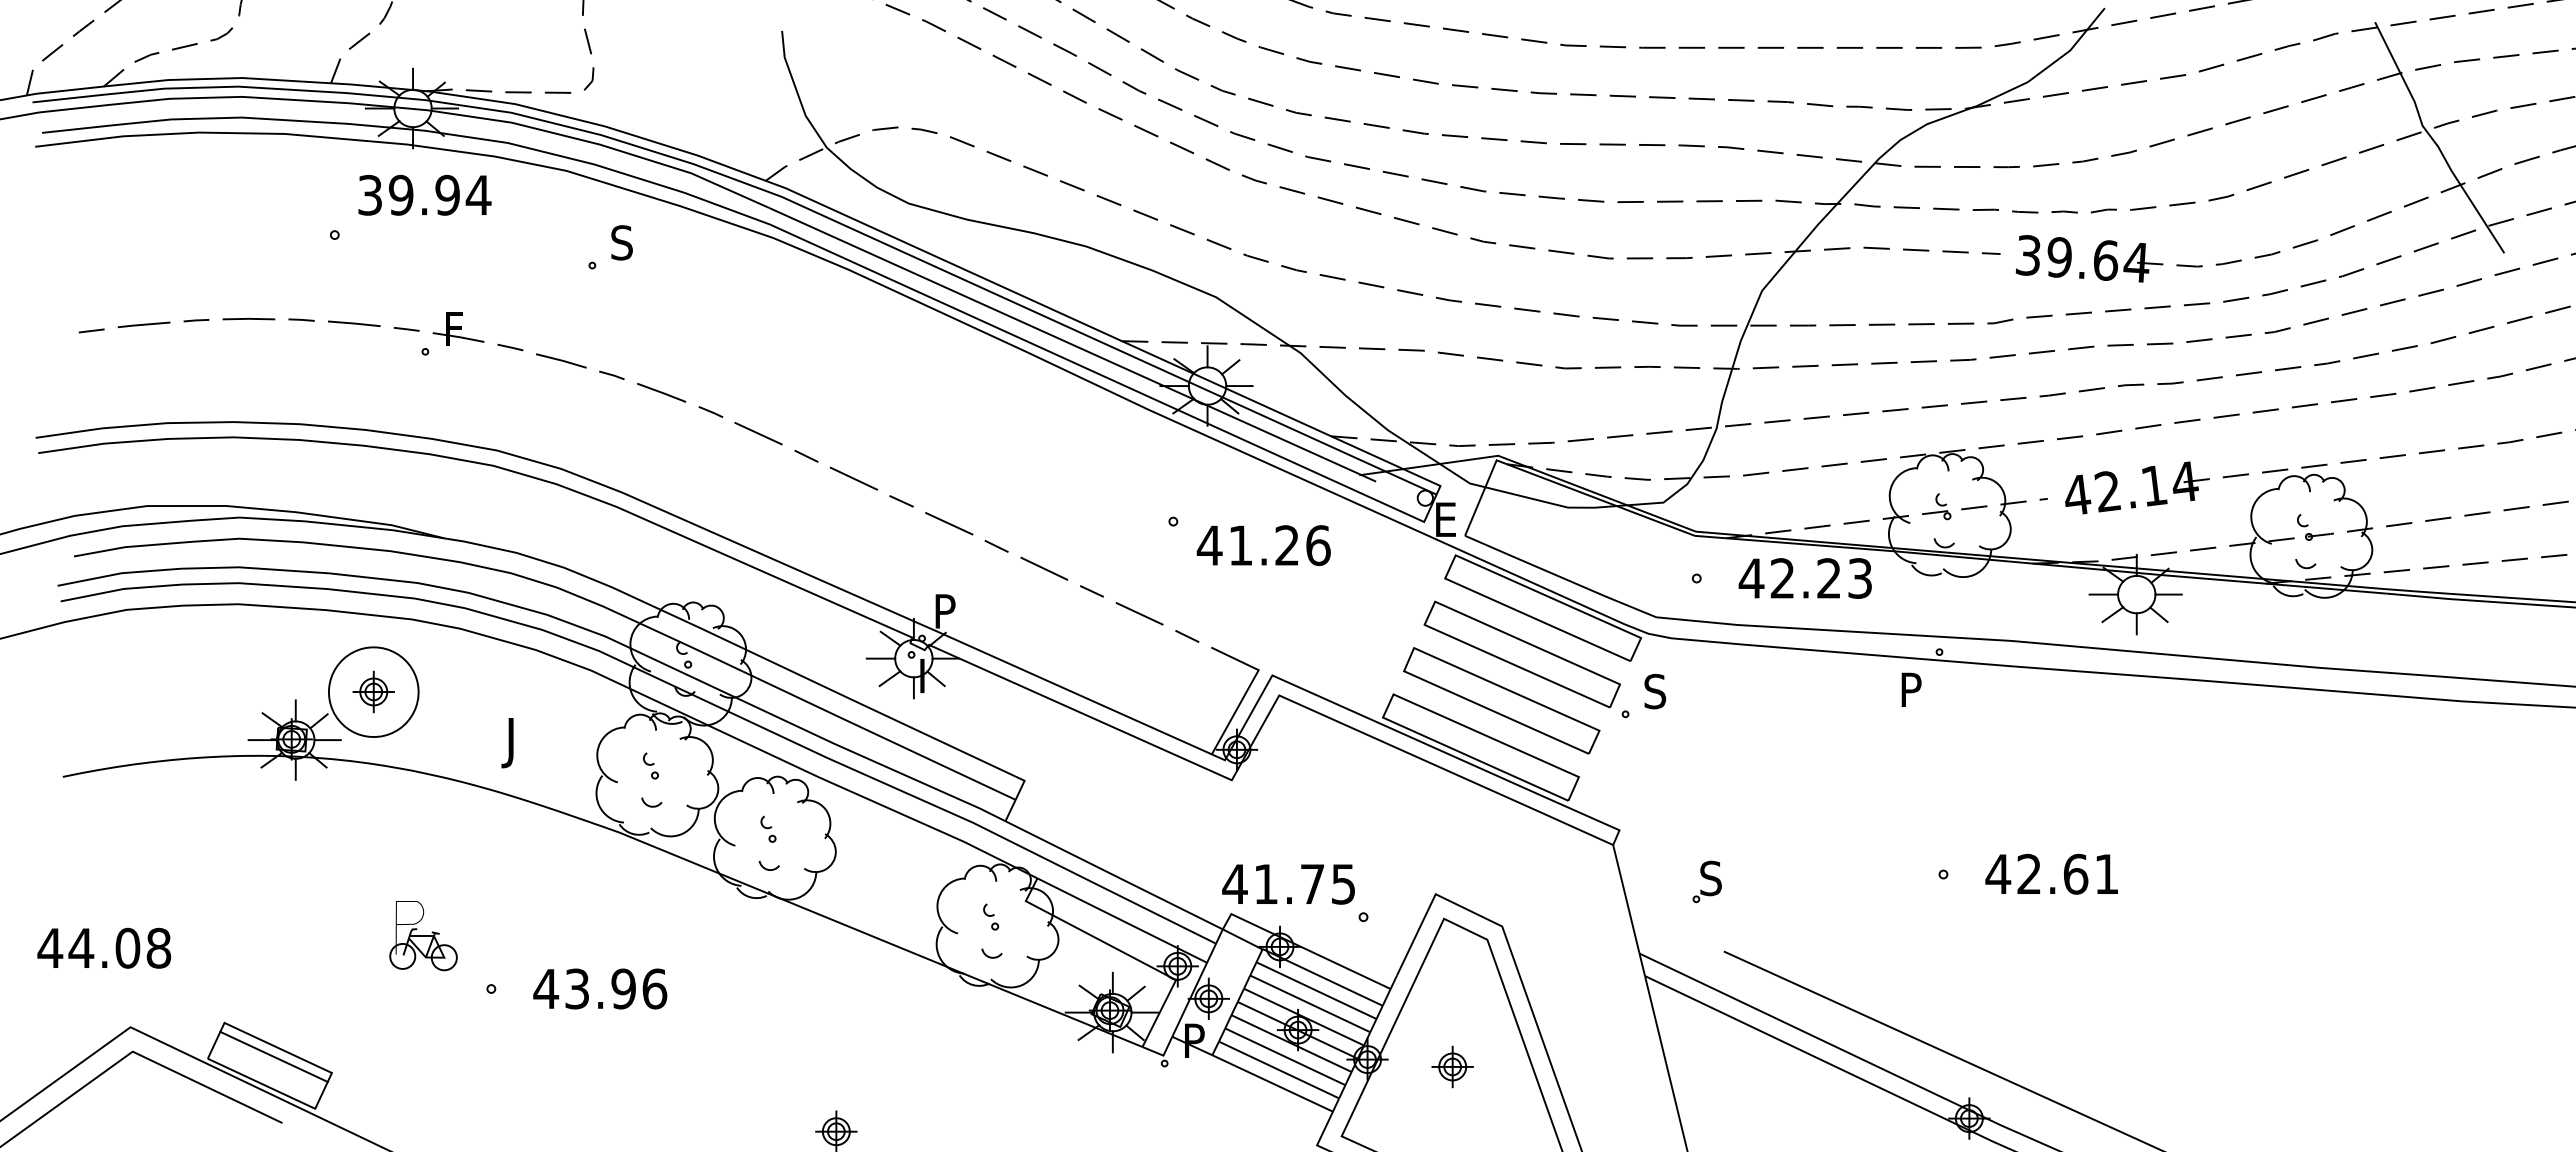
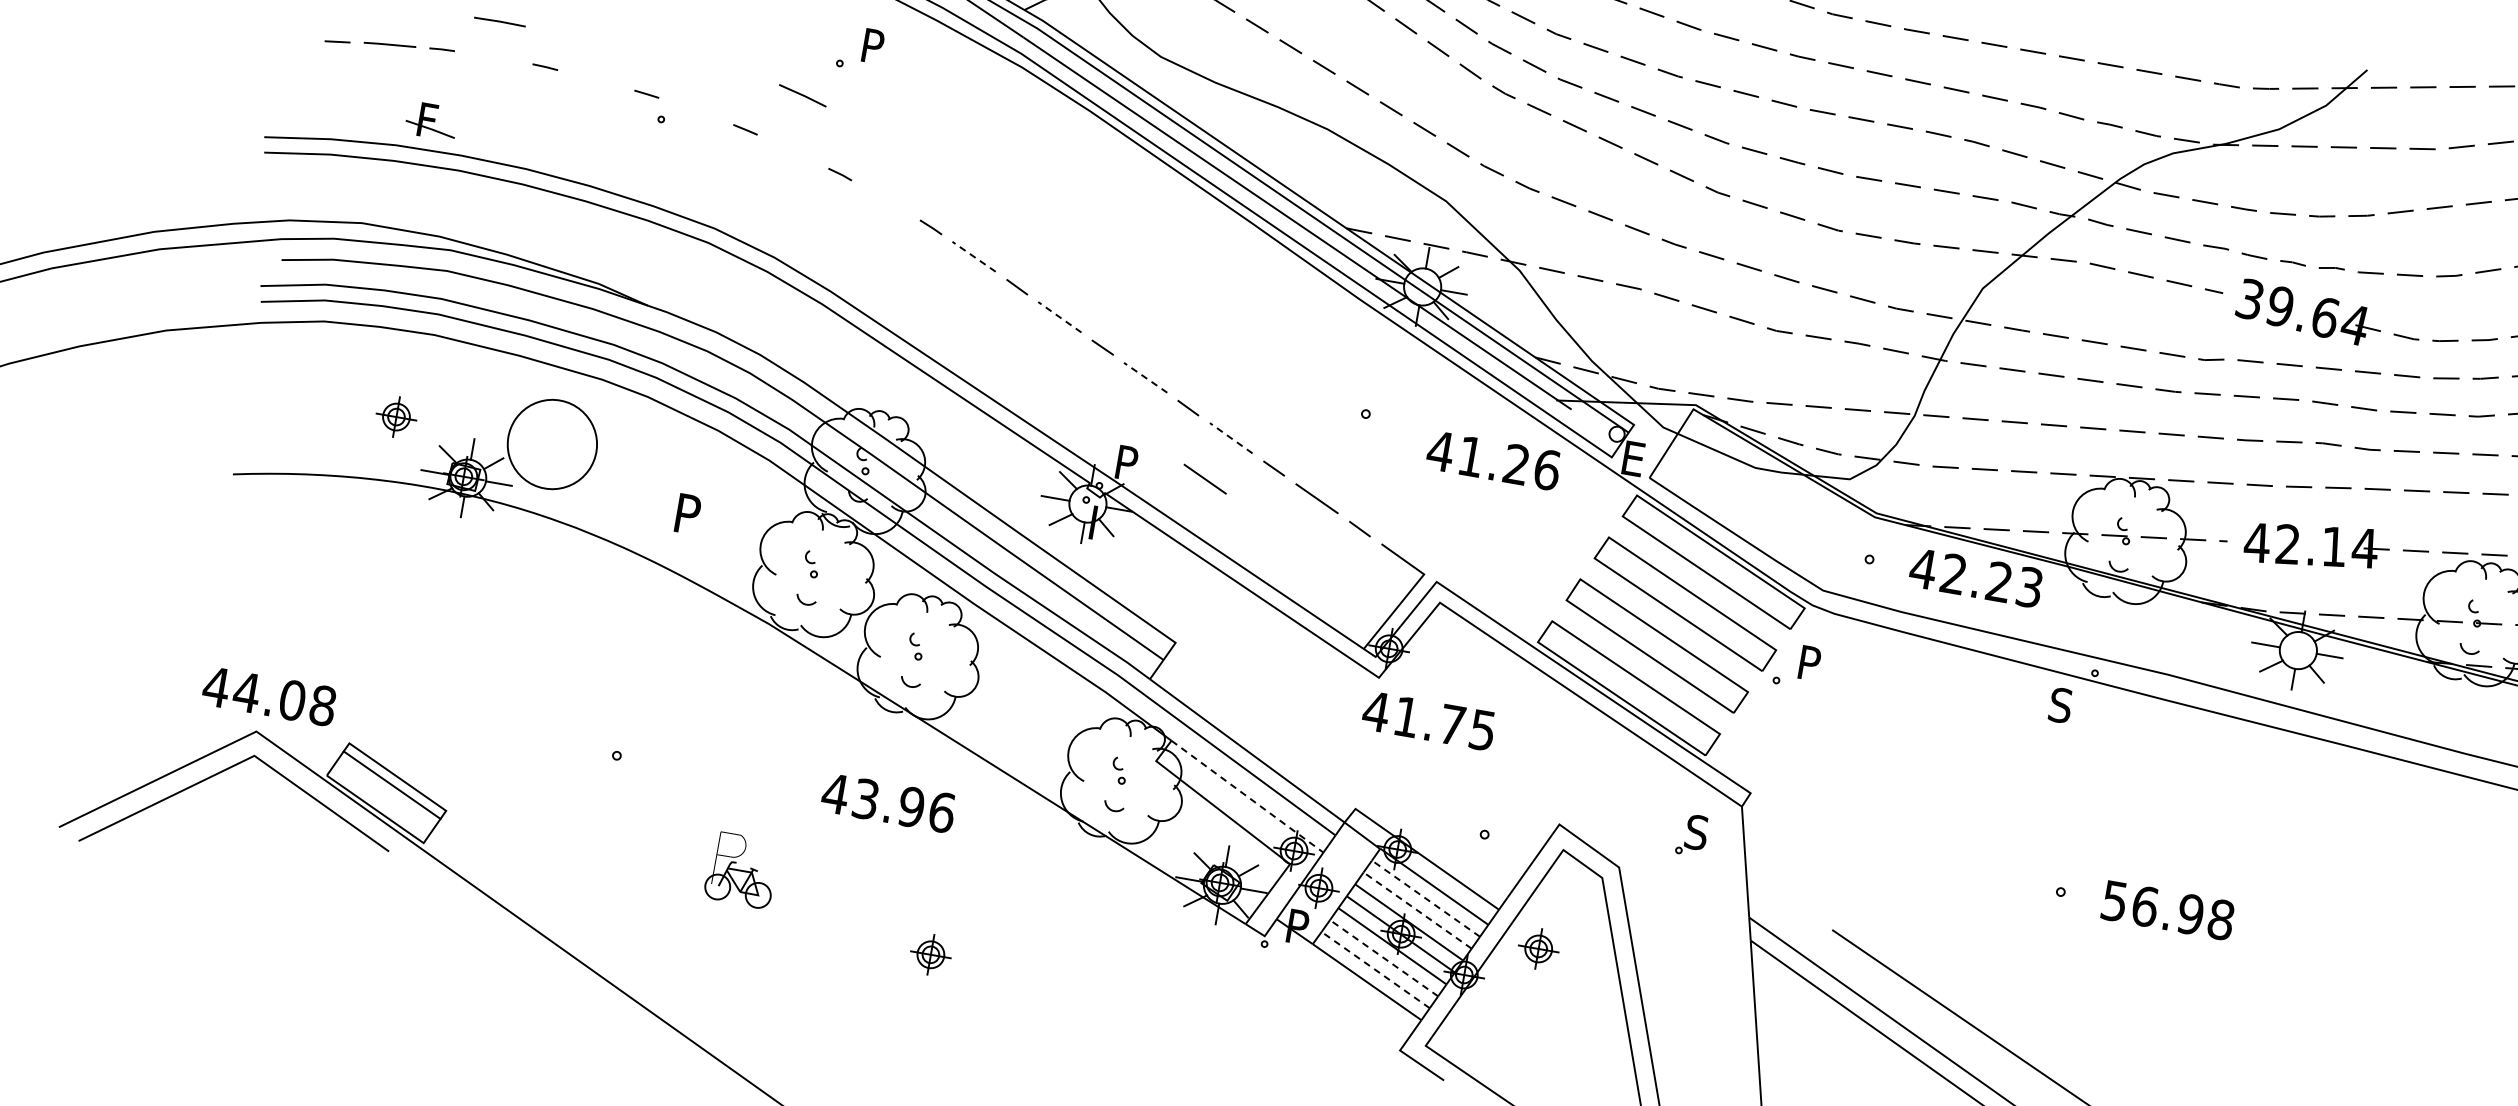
text: (621, 242) -> (872, 45), S -> P
line: (248, 319) -> (499, 22), moved
line: (354, 323) -> (596, 79), removed
part: (458, 328) -> (431, 120), moved
line: (561, 360) -> (803, 95), moved
line: (661, 392) -> (885, 199), removed
line: (758, 433) -> (974, 256), solid -> dashed
line: (853, 478) -> (1059, 317), solid -> dashed
line: (948, 523) -> (1145, 377), solid -> dashed
text: (1263, 545) -> (1493, 460), moved
line: (1043, 568) -> (1230, 437), solid -> dashed
line: (1025, 613) -> (1205, 478), added
text: (1910, 689) -> (2060, 704), P -> S
part: (373, 691) -> (396, 416), moved
text: (1655, 691) -> (1809, 663), S -> P
text: (516, 743) -> (683, 519), J -> P
text: (2052, 873) -> (2167, 909), 42.61 -> 56.98
part: (1706, 881) -> (1691, 834), moved
text: (1288, 884) -> (1428, 721), moved
line: (1121, 920) -> (1246, 796), solid -> dashed
part: (423, 936) -> (741, 871), moved
text: (104, 947) -> (269, 695), moved
text: (600, 988) -> (888, 802), moved
line: (1316, 990) -> (1426, 898), solid -> dashed
line: (1309, 1003) -> (1416, 910), solid -> dashed
line: (1284, 1056) -> (1383, 957), solid -> dashed
part: (1452, 1066) -> (1538, 948), moved
line: (1278, 1069) -> (1375, 969), solid -> dashed

